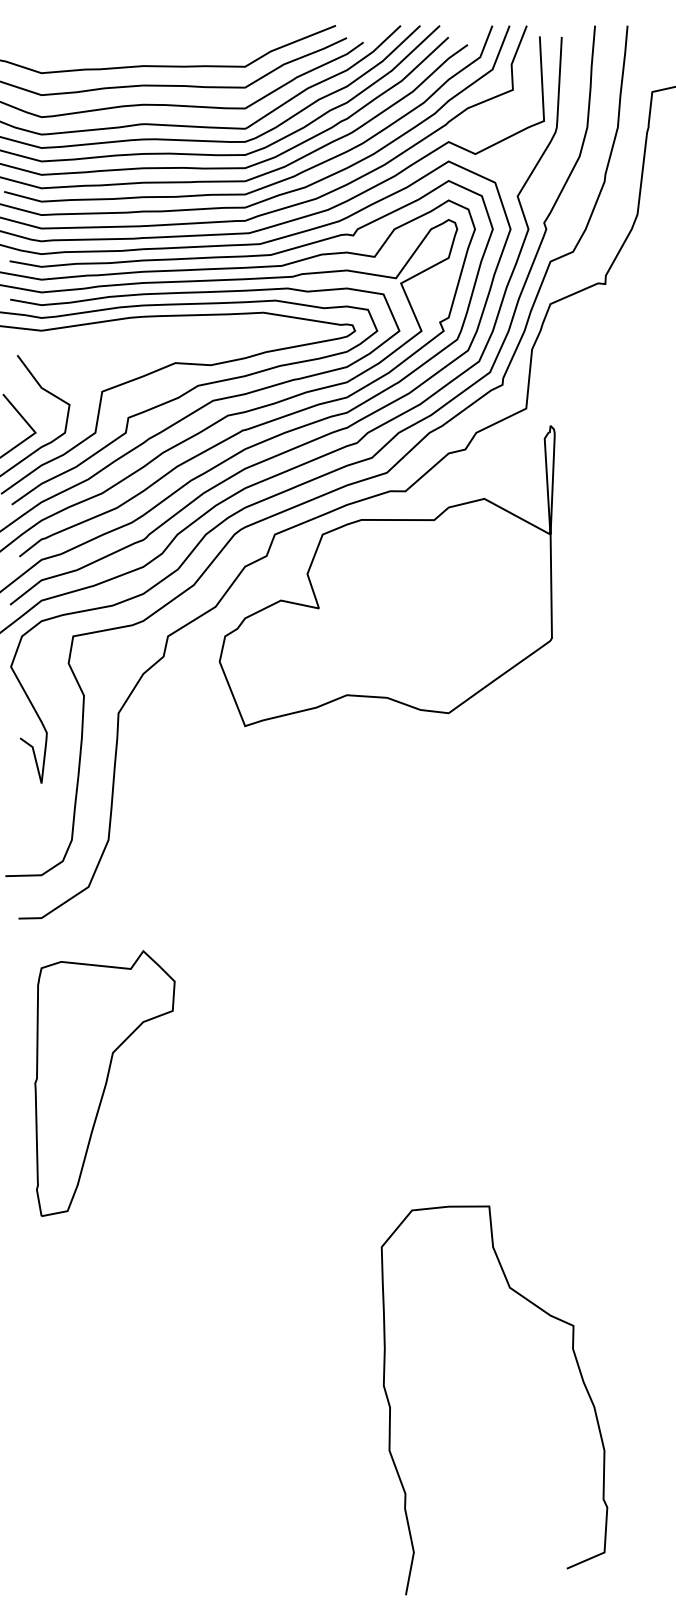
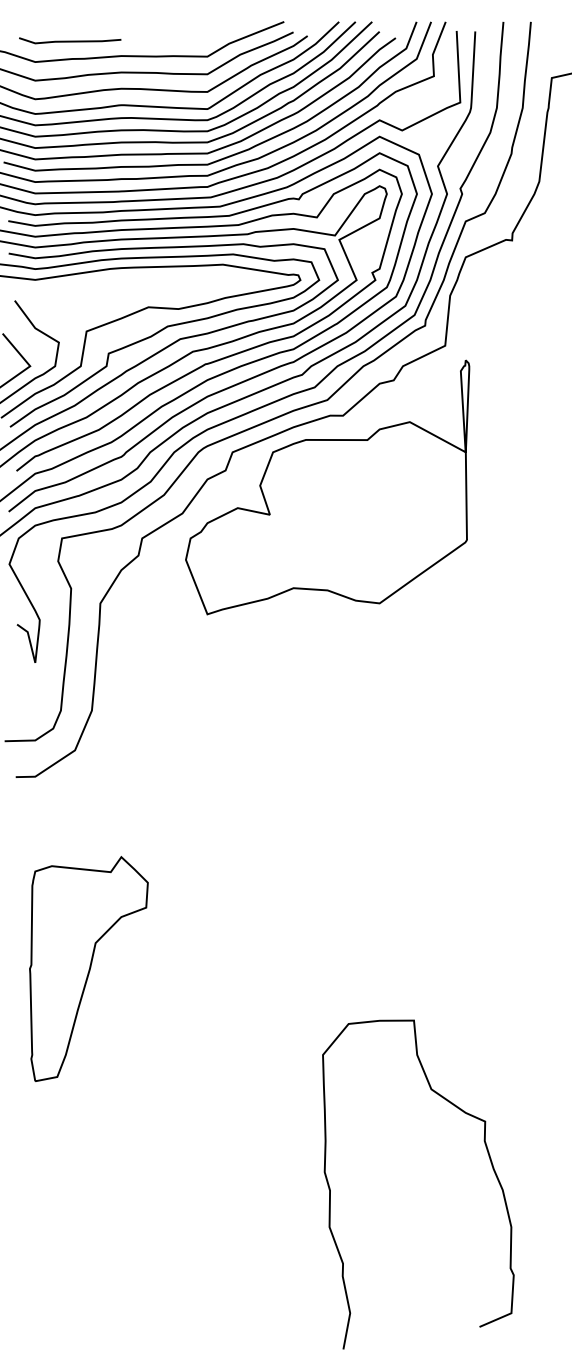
line: (82, 48) -> (69, 41), added
part: (104, 1083) -> (88, 969), moved

